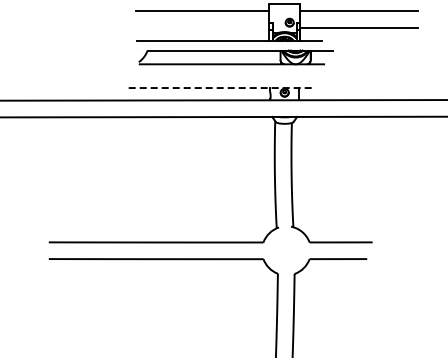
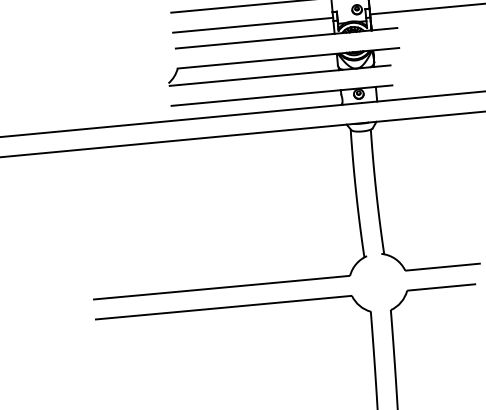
line: (202, 27) -> (253, 25), added
part: (235, 57) -> (283, 67), moved
line: (221, 88) -> (282, 96), dashed -> solid

